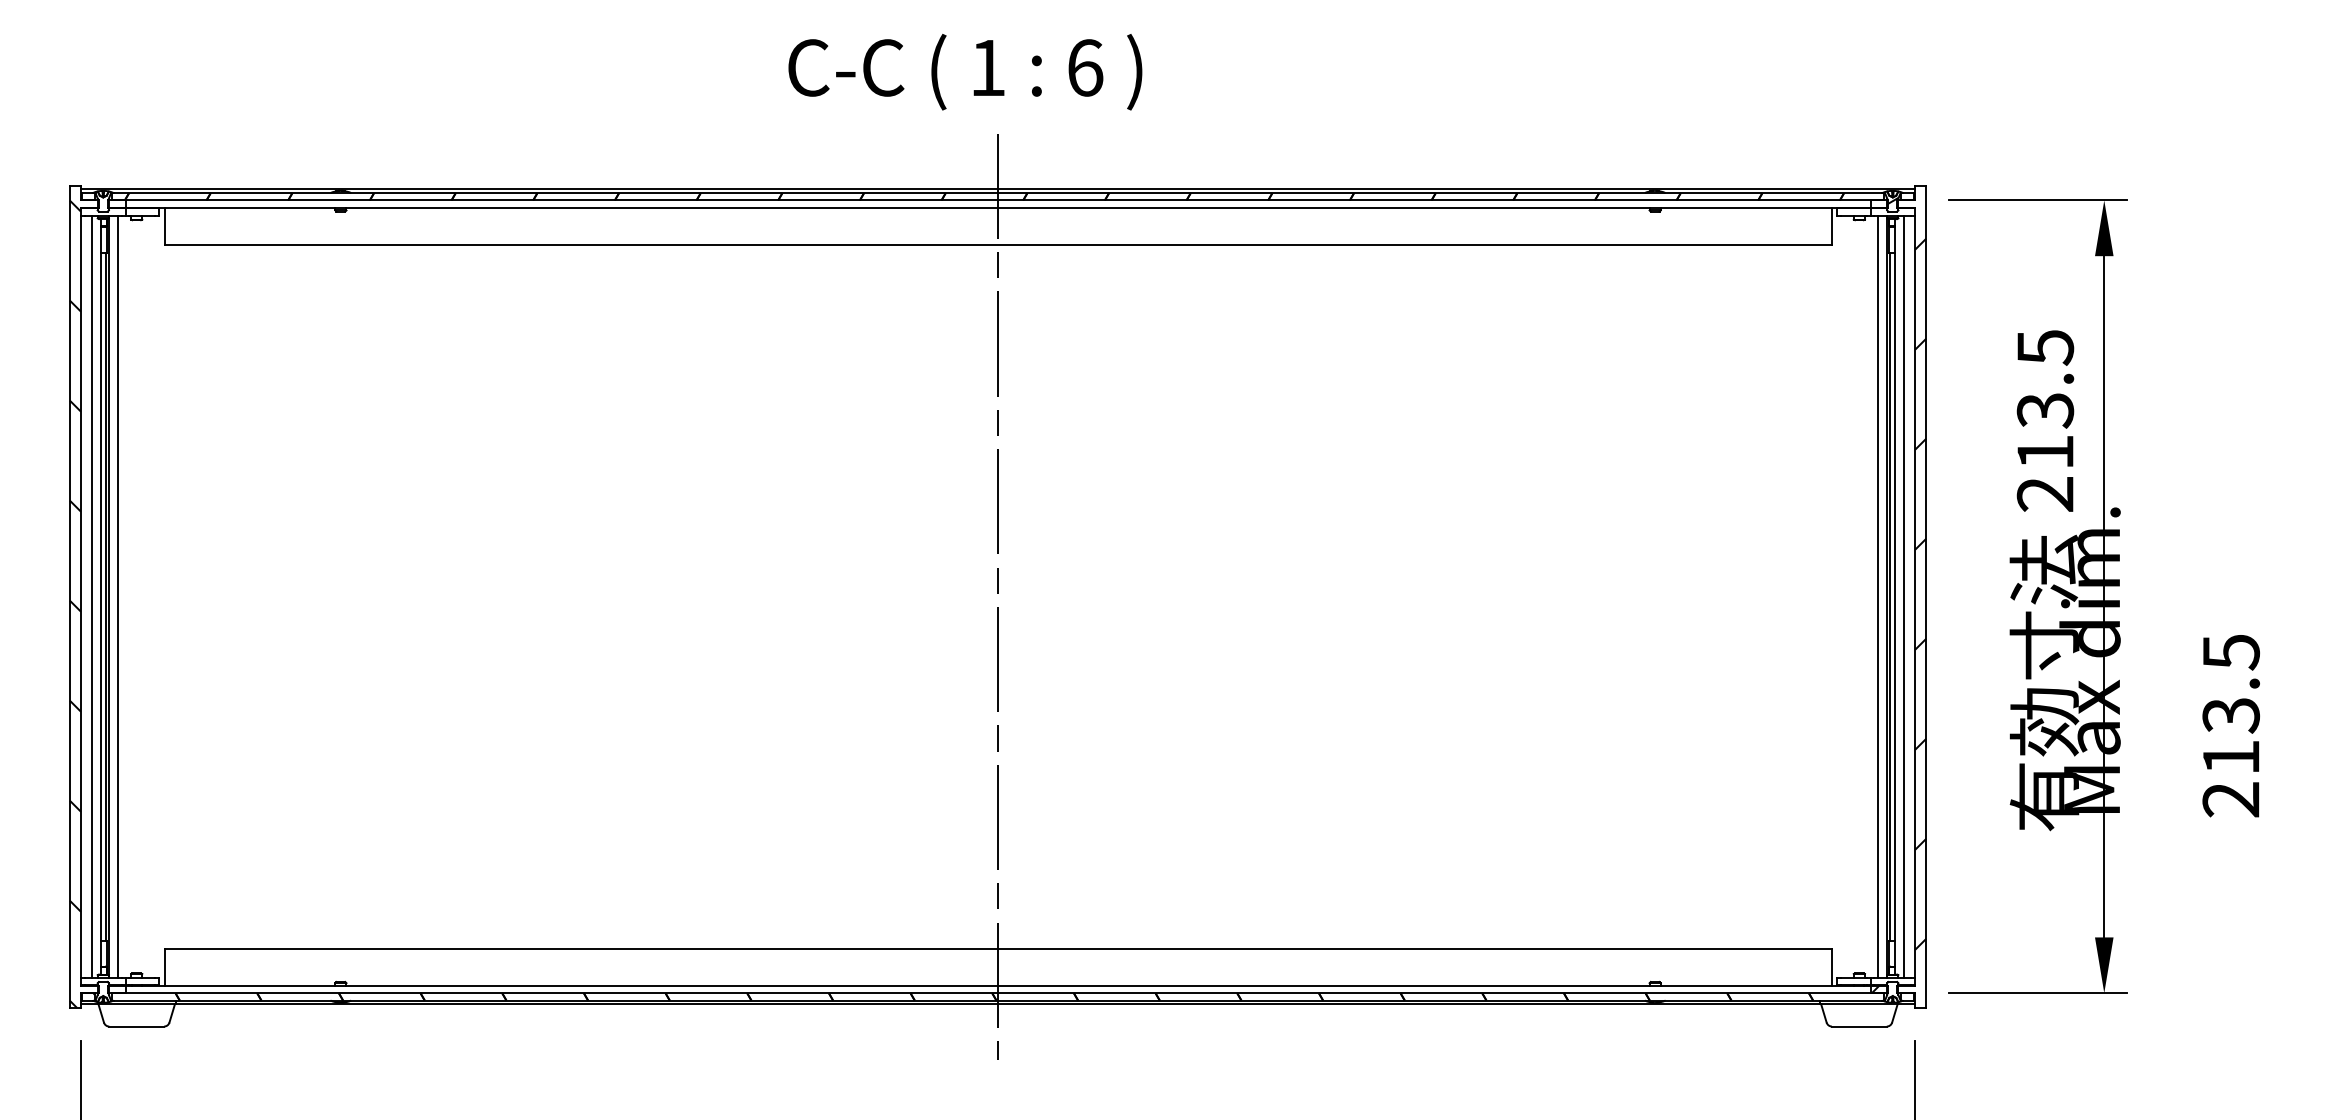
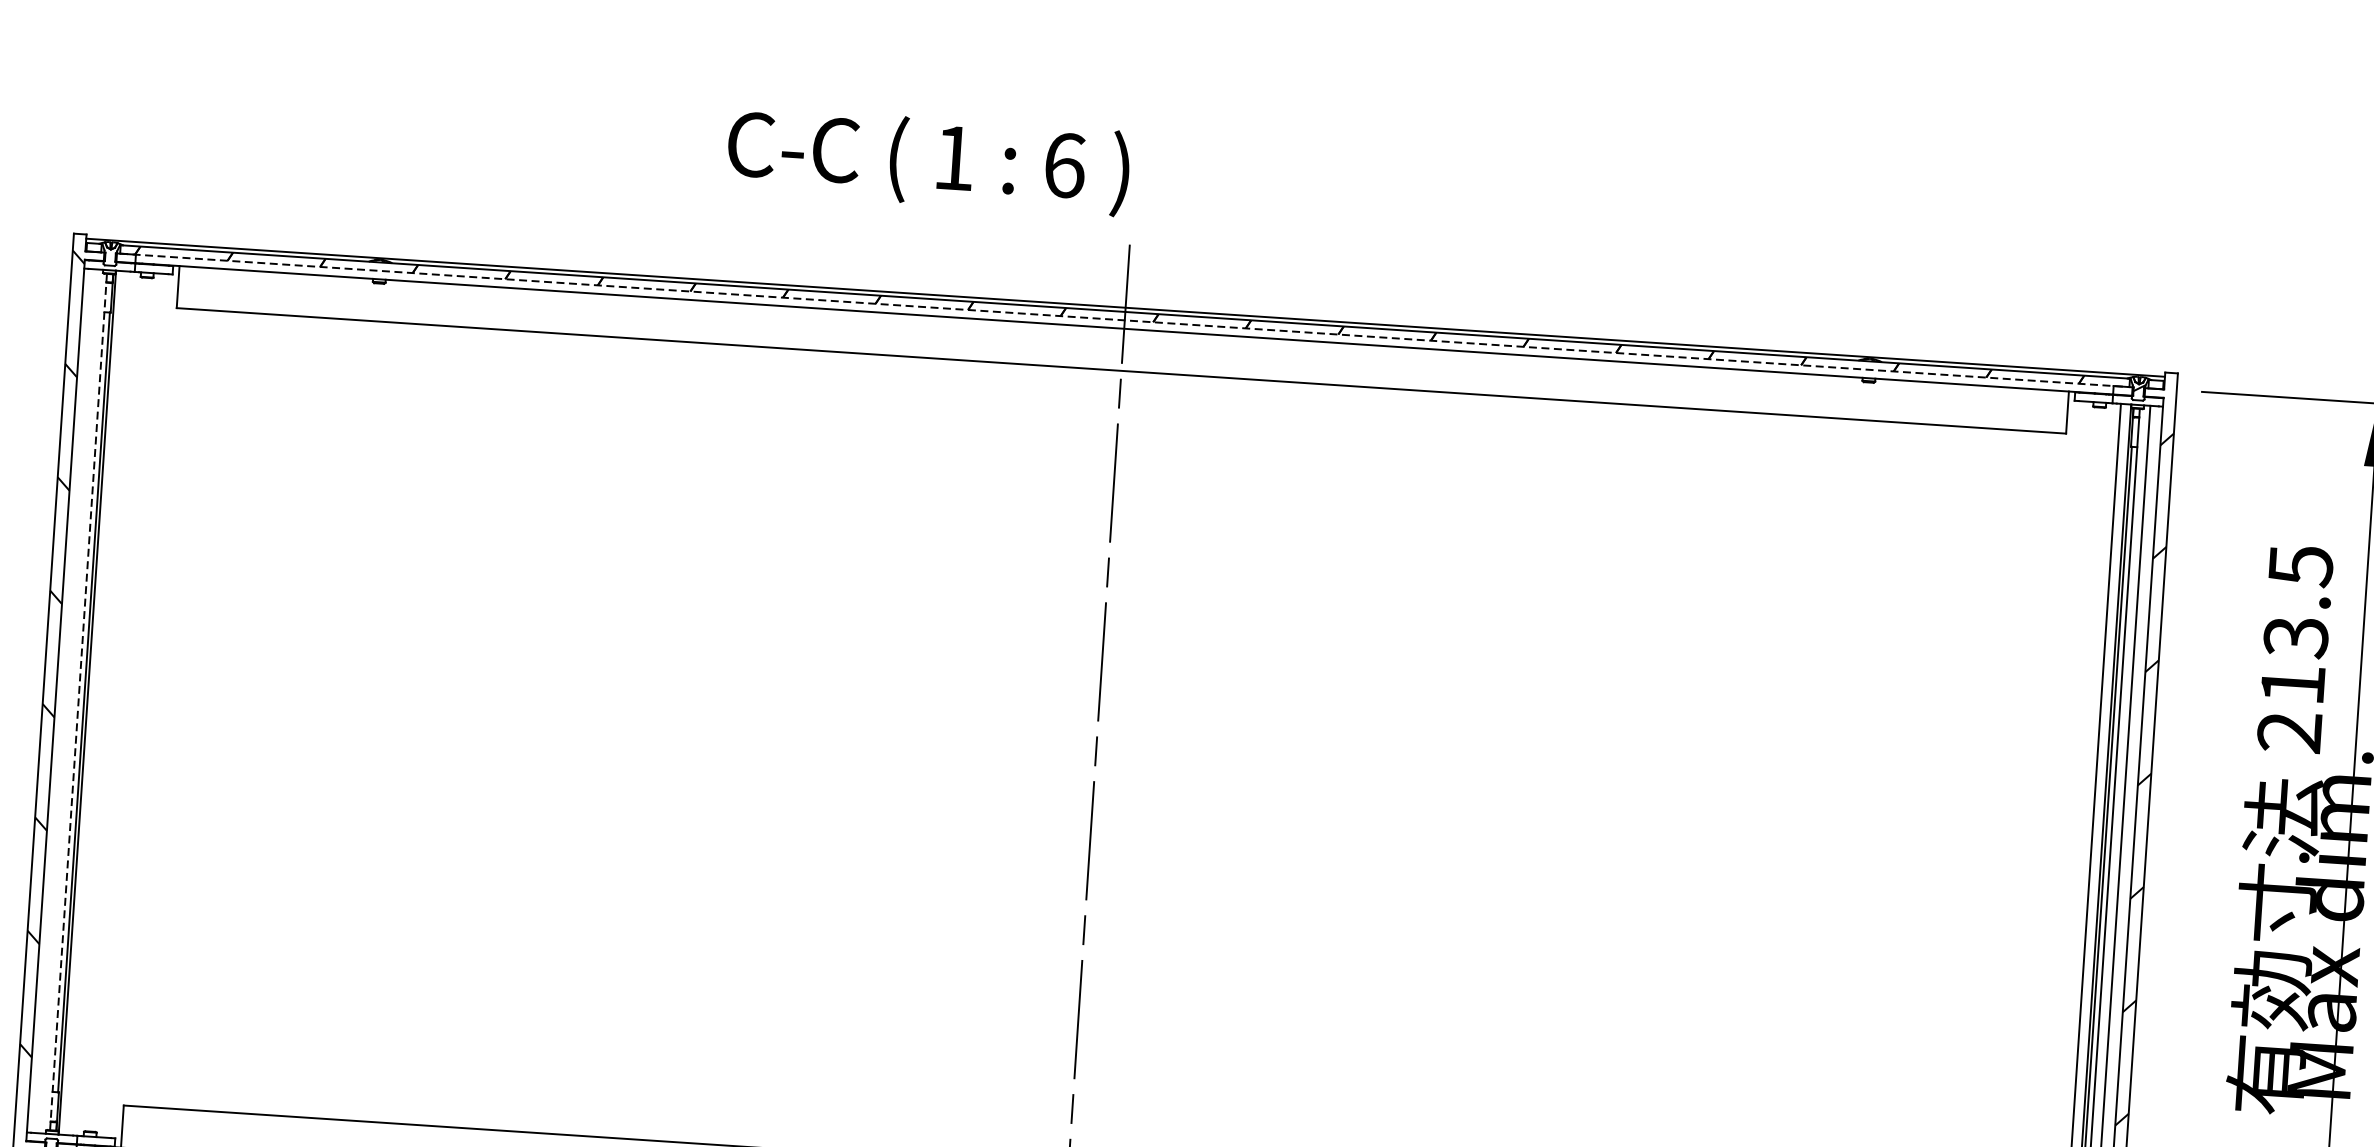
text: (965, 72) -> (928, 161), moved
line: (998, 200) -> (1125, 320), solid -> dashed
line: (92, 596) -> (68, 701), removed
line: (101, 596) -> (78, 701), solid -> dashed
line: (118, 596) -> (98, 703), removed

